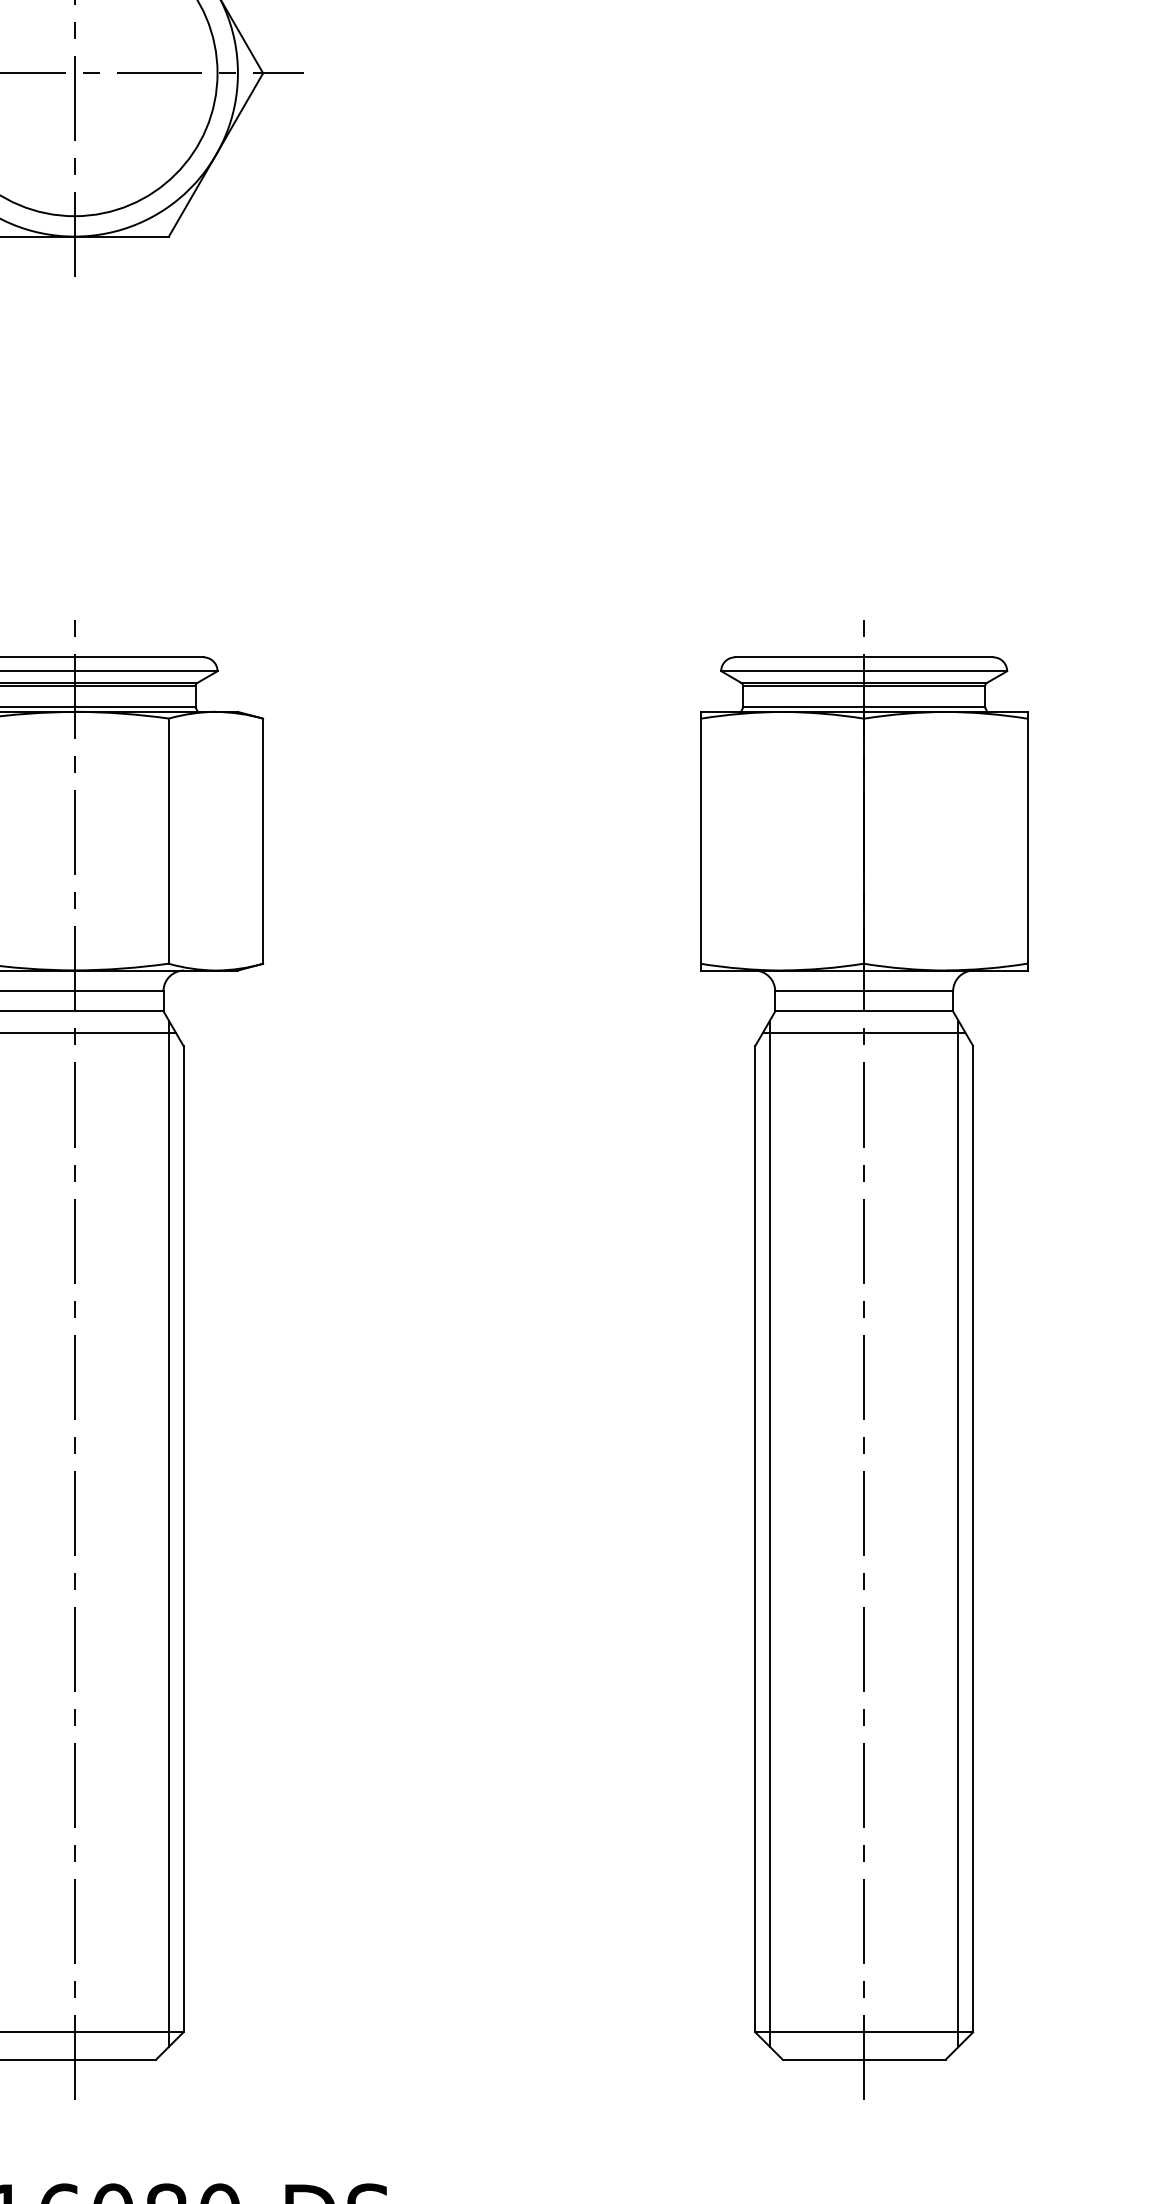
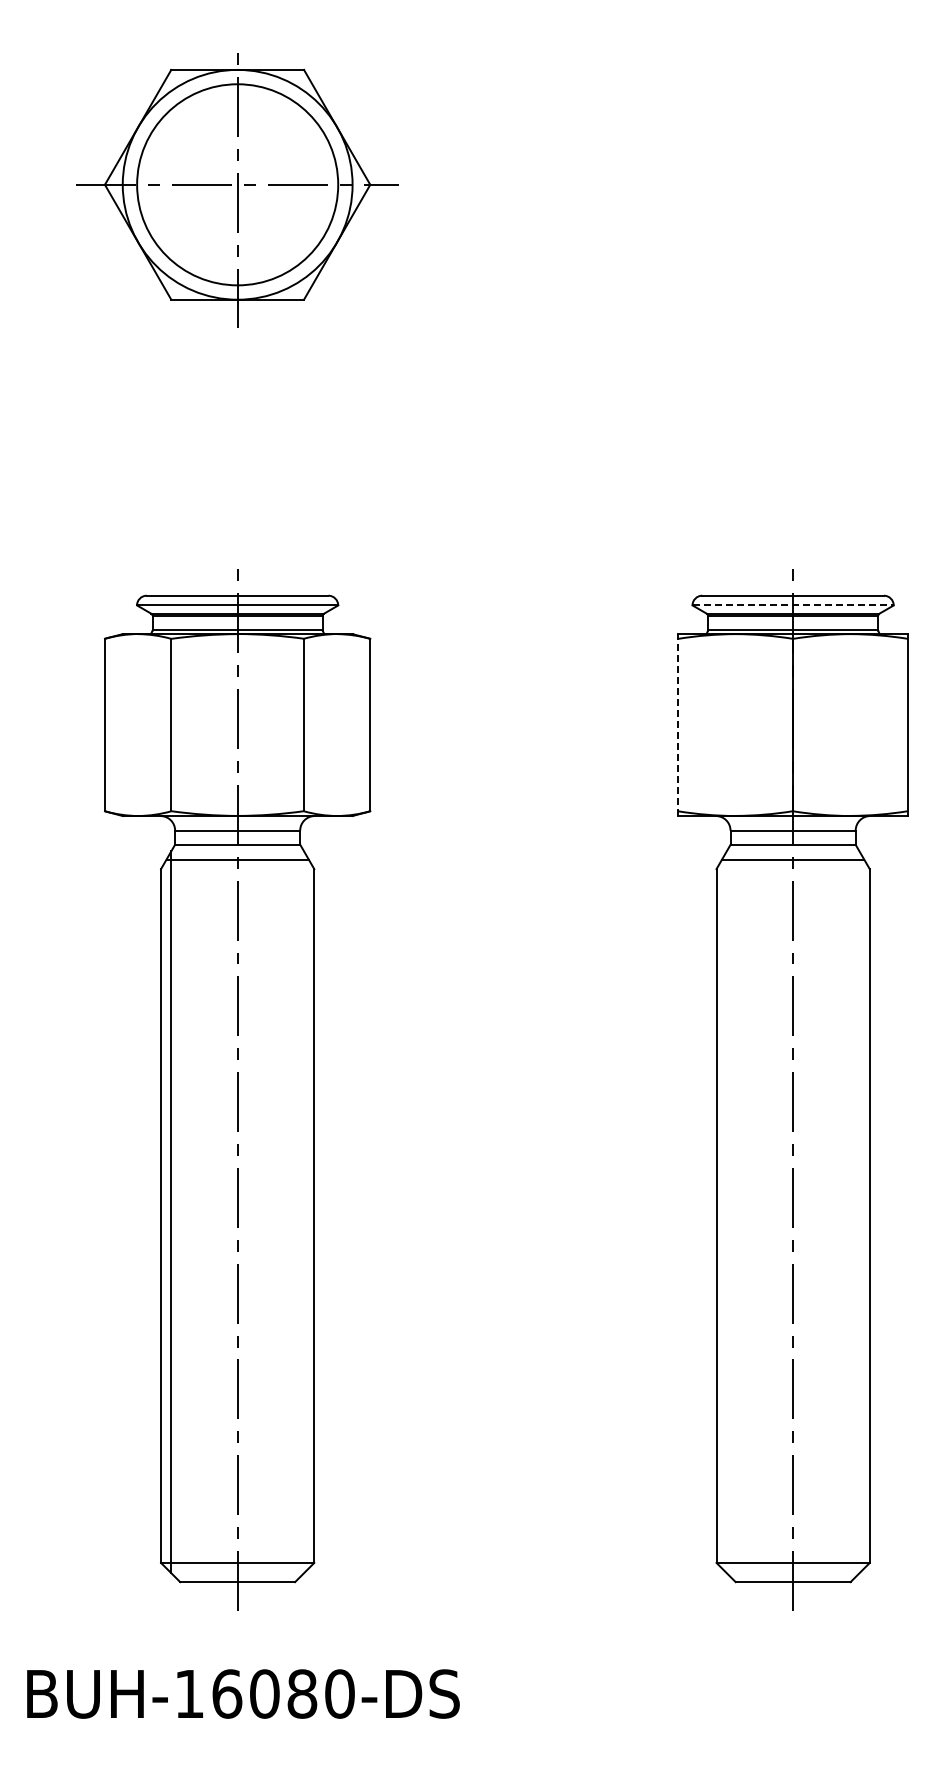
line: (864, 671) -> (793, 605), solid -> dashed
line: (701, 841) -> (678, 725), solid -> dashed
line: (168, 1534) -> (303, 1212), removed
line: (769, 1534) -> (726, 1212), removed
line: (958, 1534) -> (859, 1212), removed

